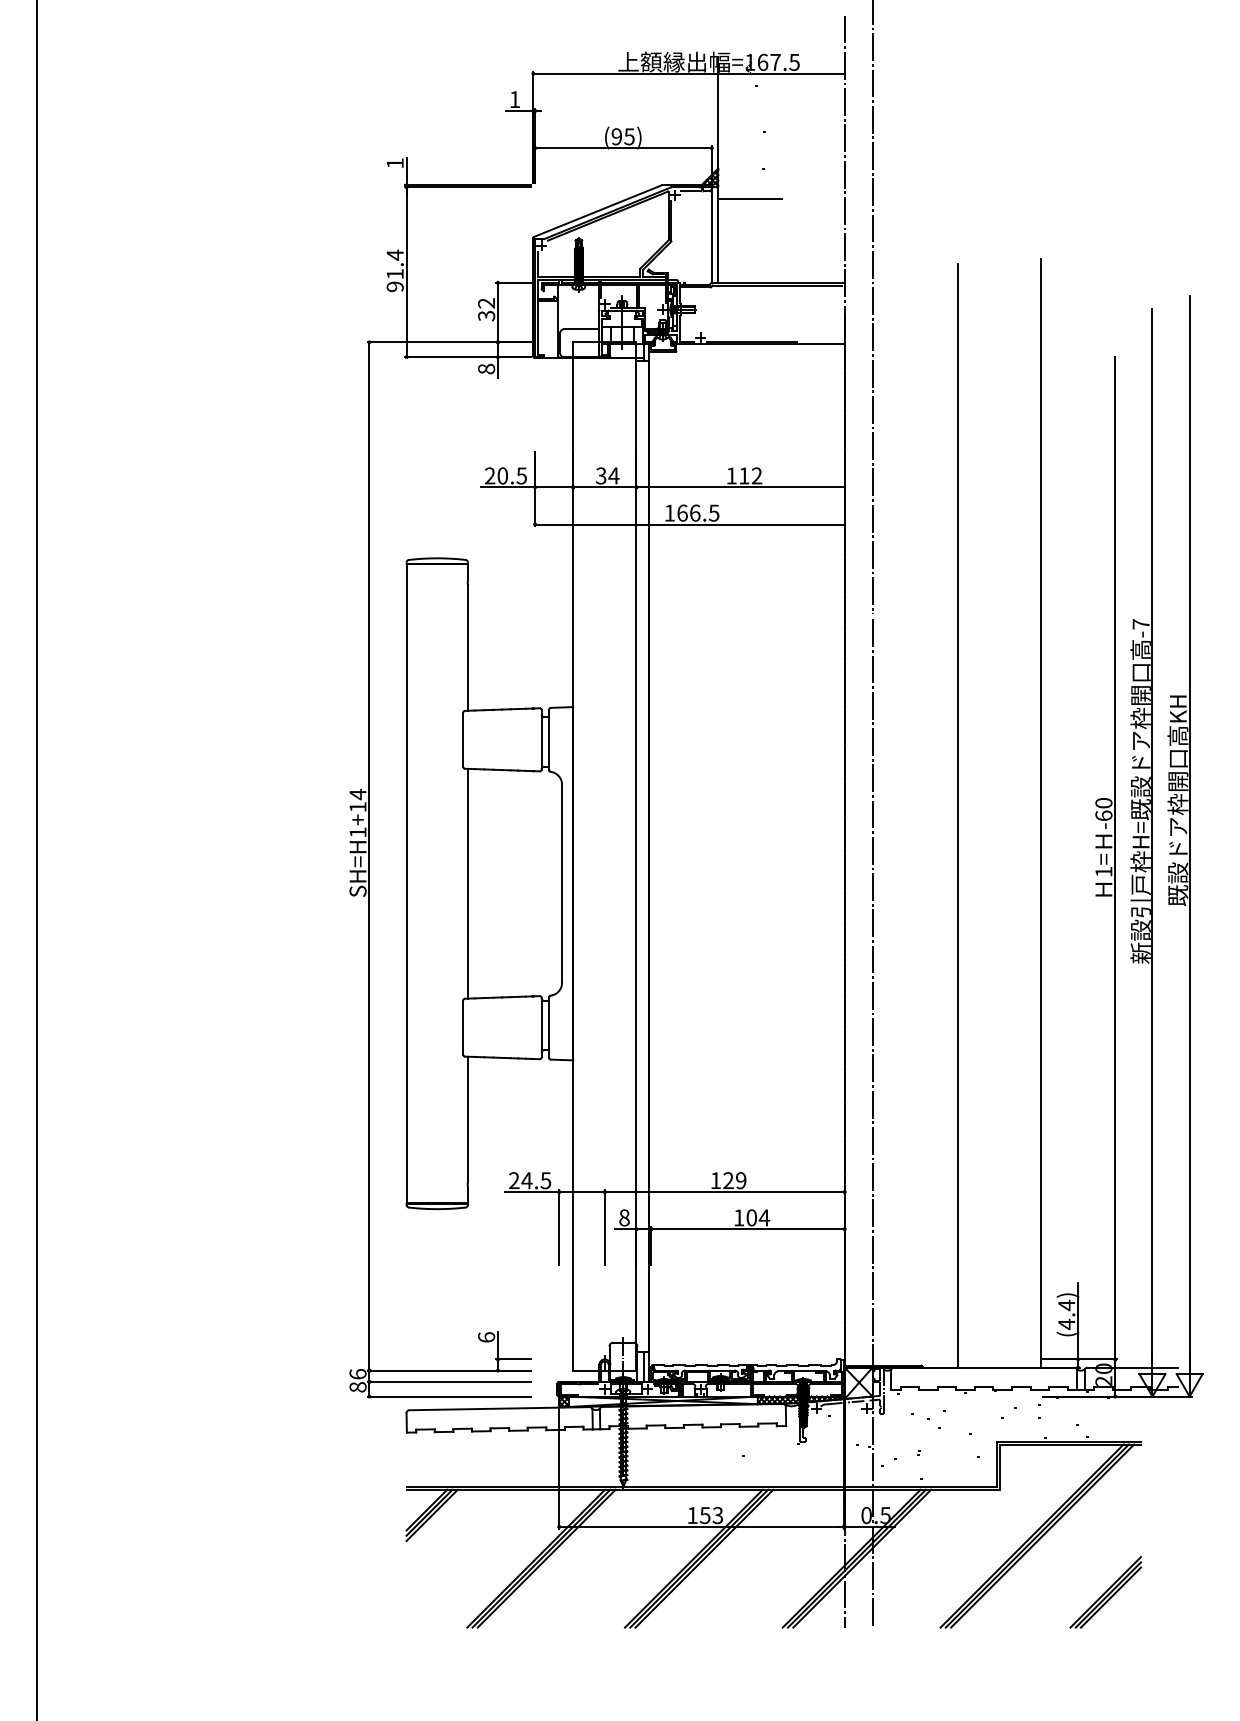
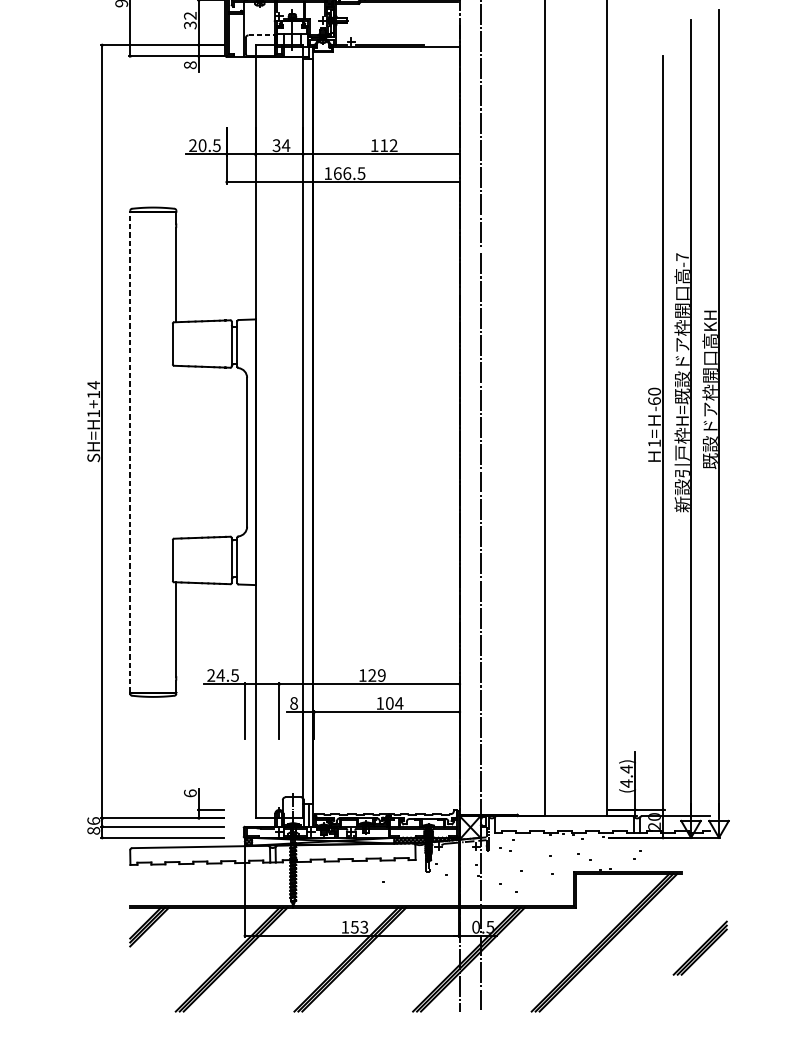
line: (581, 329) -> (261, 35), solid -> dashed
line: (406, 883) -> (130, 452), solid -> dashed
line: (467, 883) -> (176, 452), removed
part: (1105, 1592) -> (700, 948), moved

